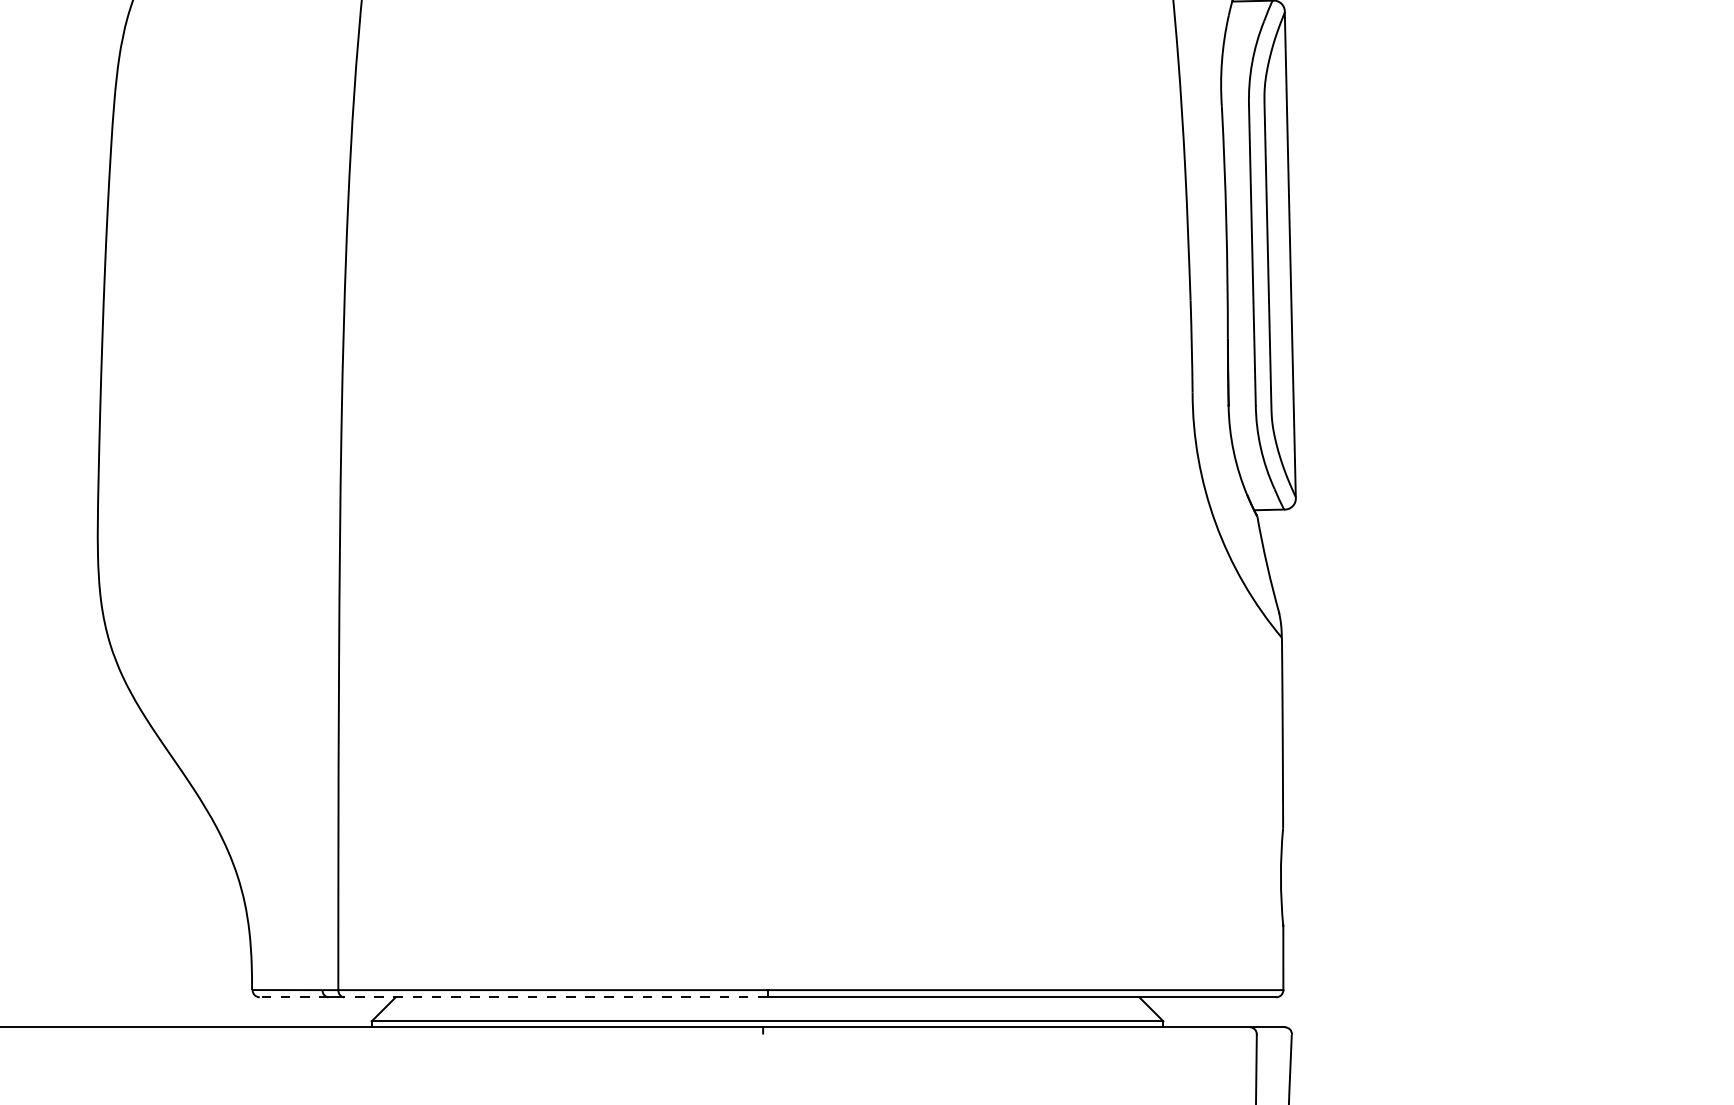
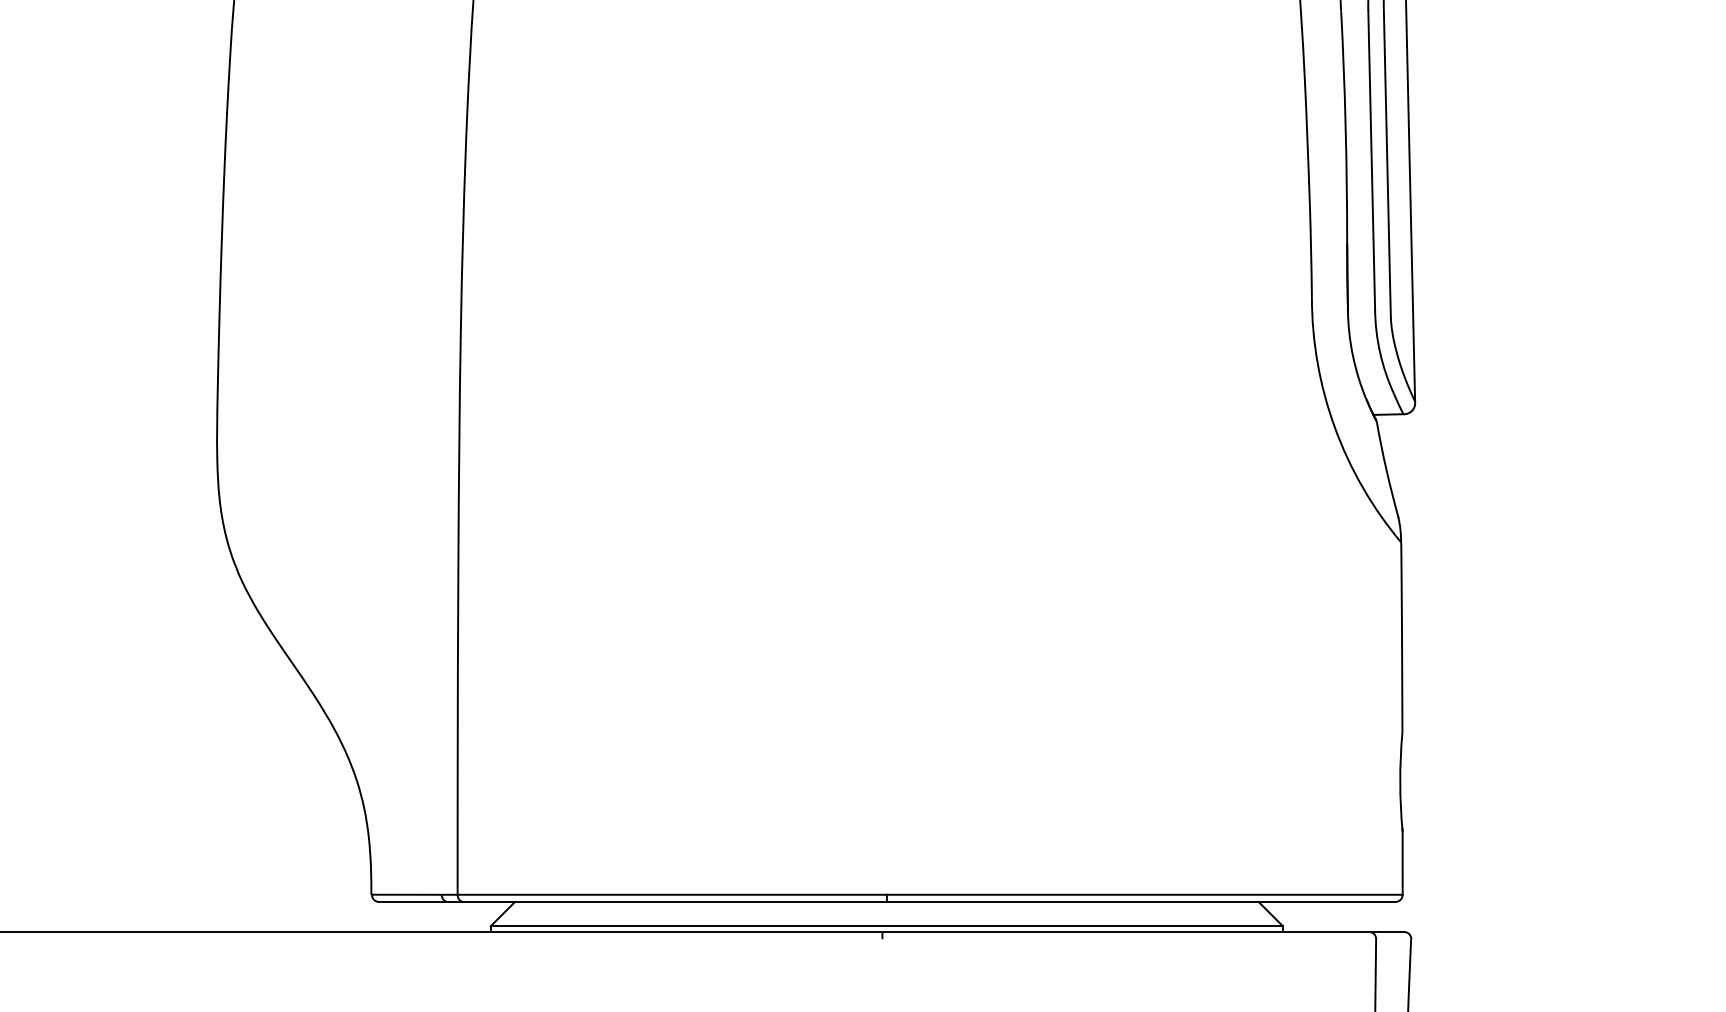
line: (293, 997) -> (412, 902), dashed -> solid
line: (555, 997) -> (674, 902), dashed -> solid

